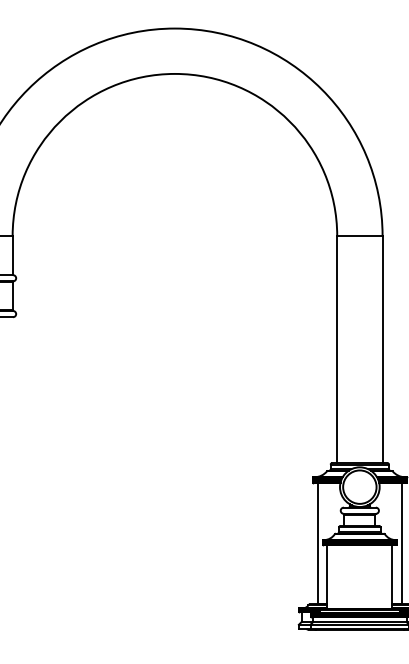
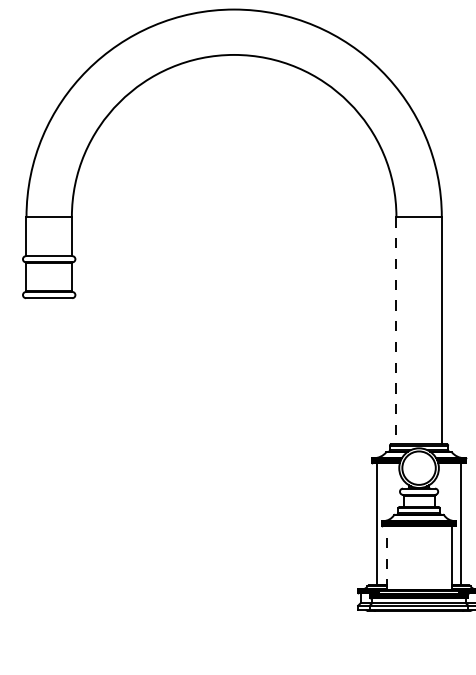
line: (337, 350) -> (396, 331), solid -> dashed
line: (327, 576) -> (386, 557), solid -> dashed

